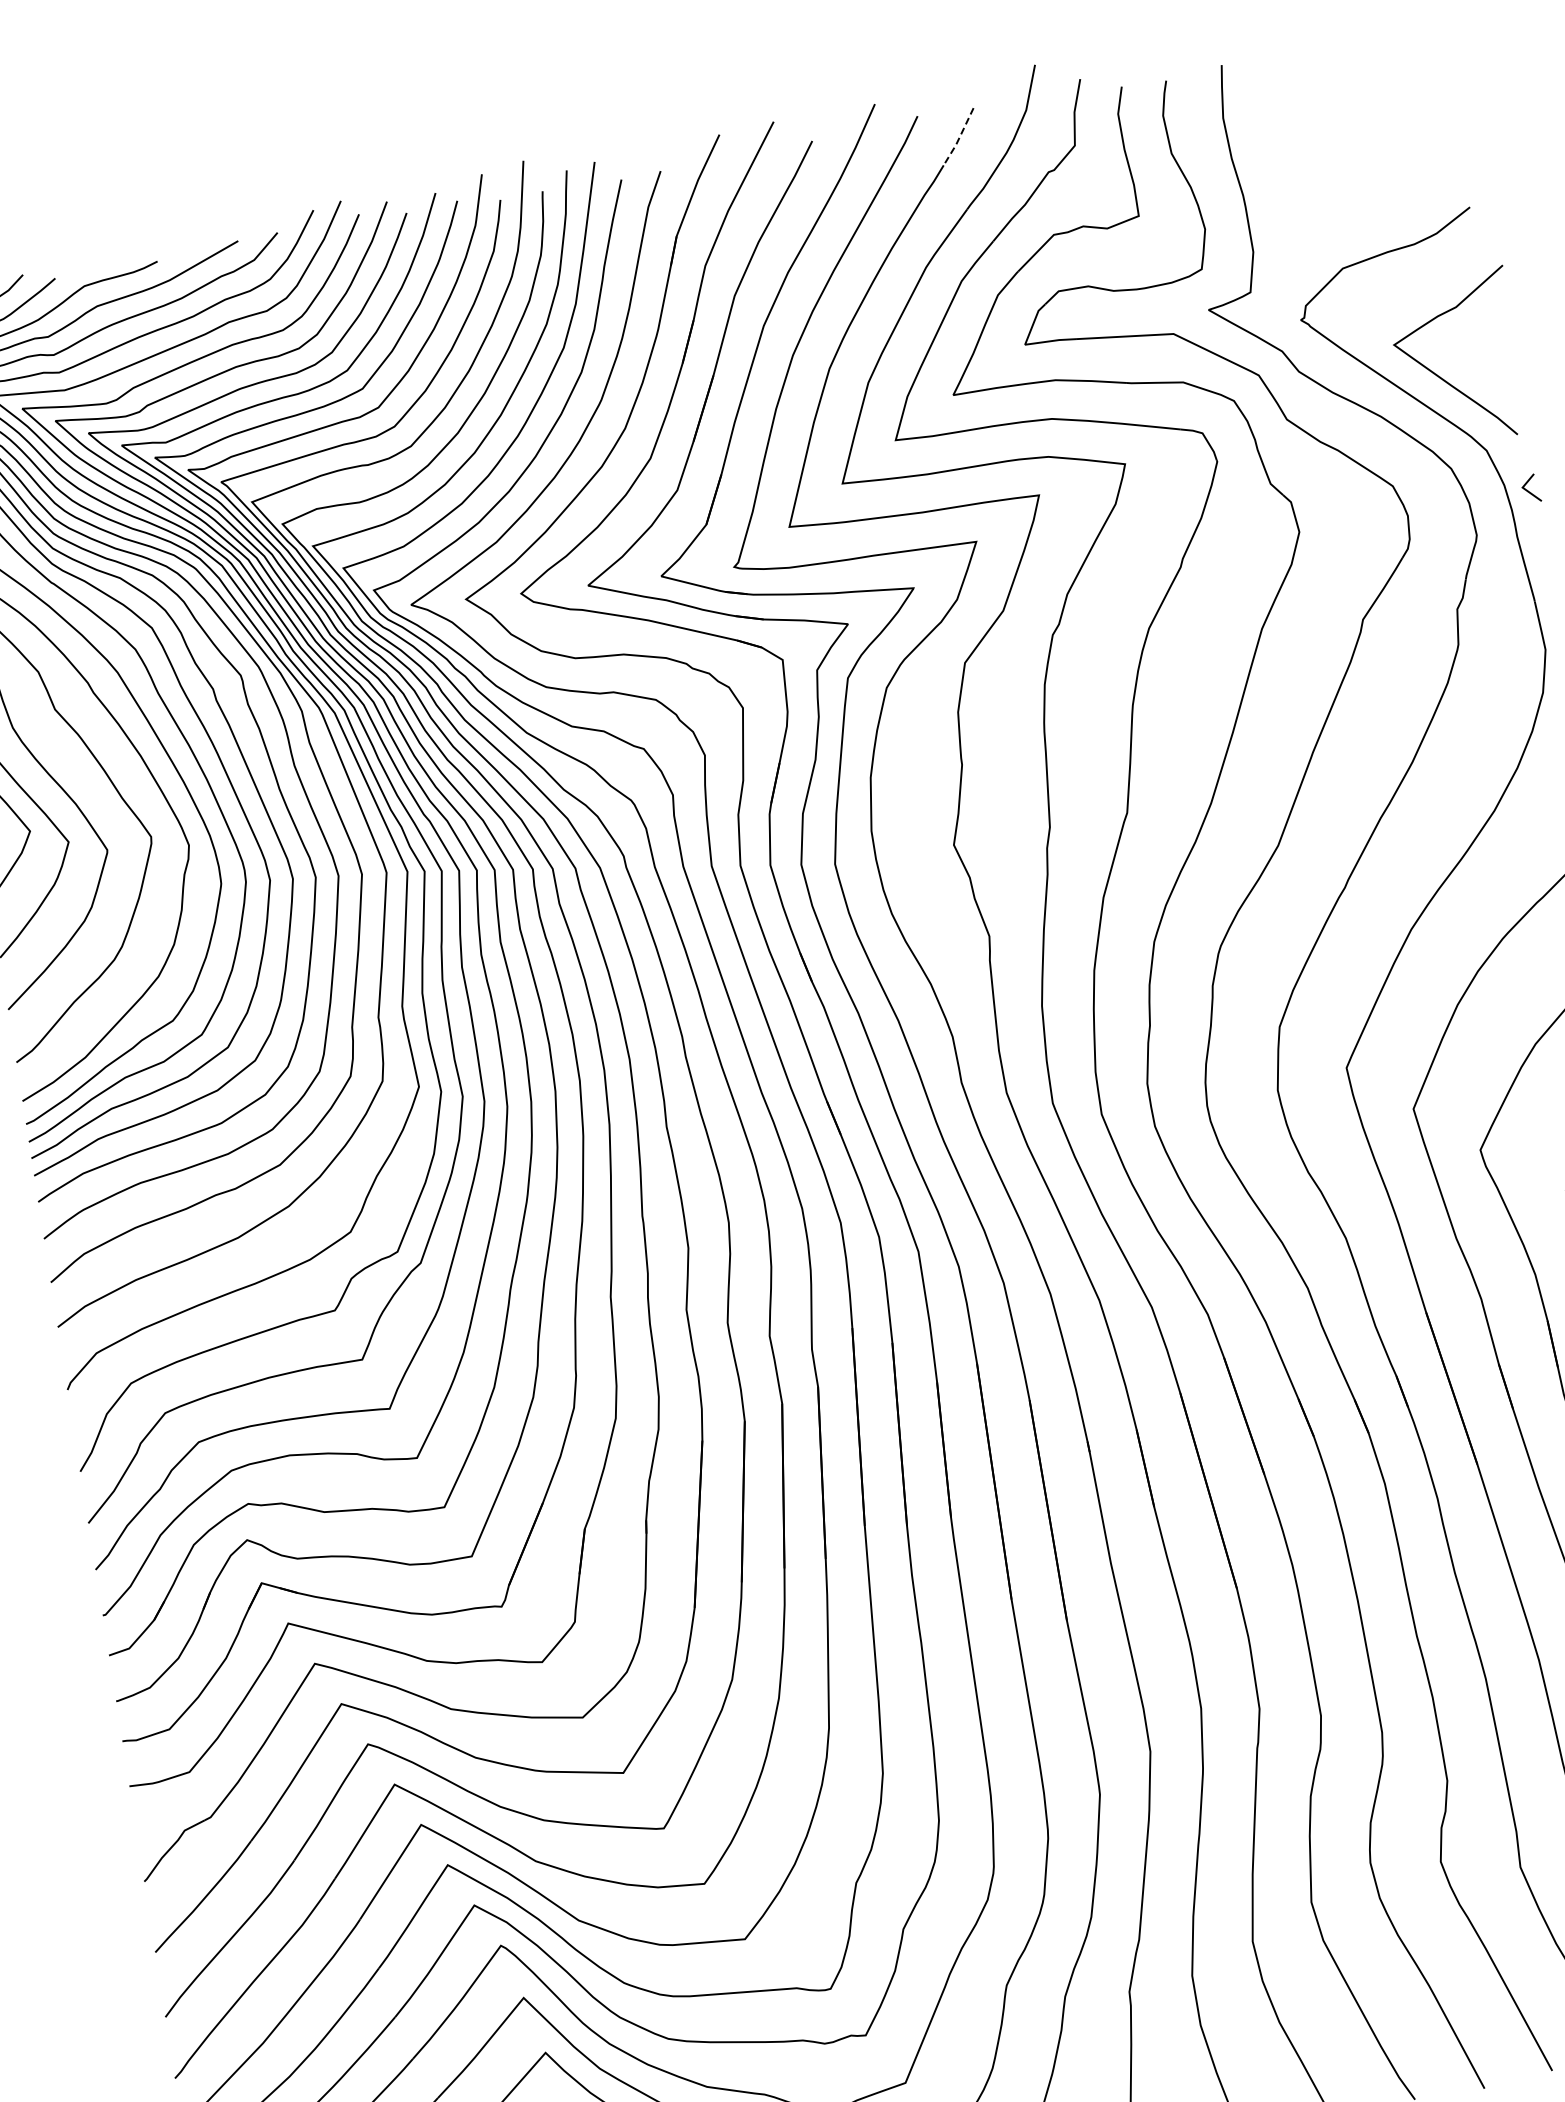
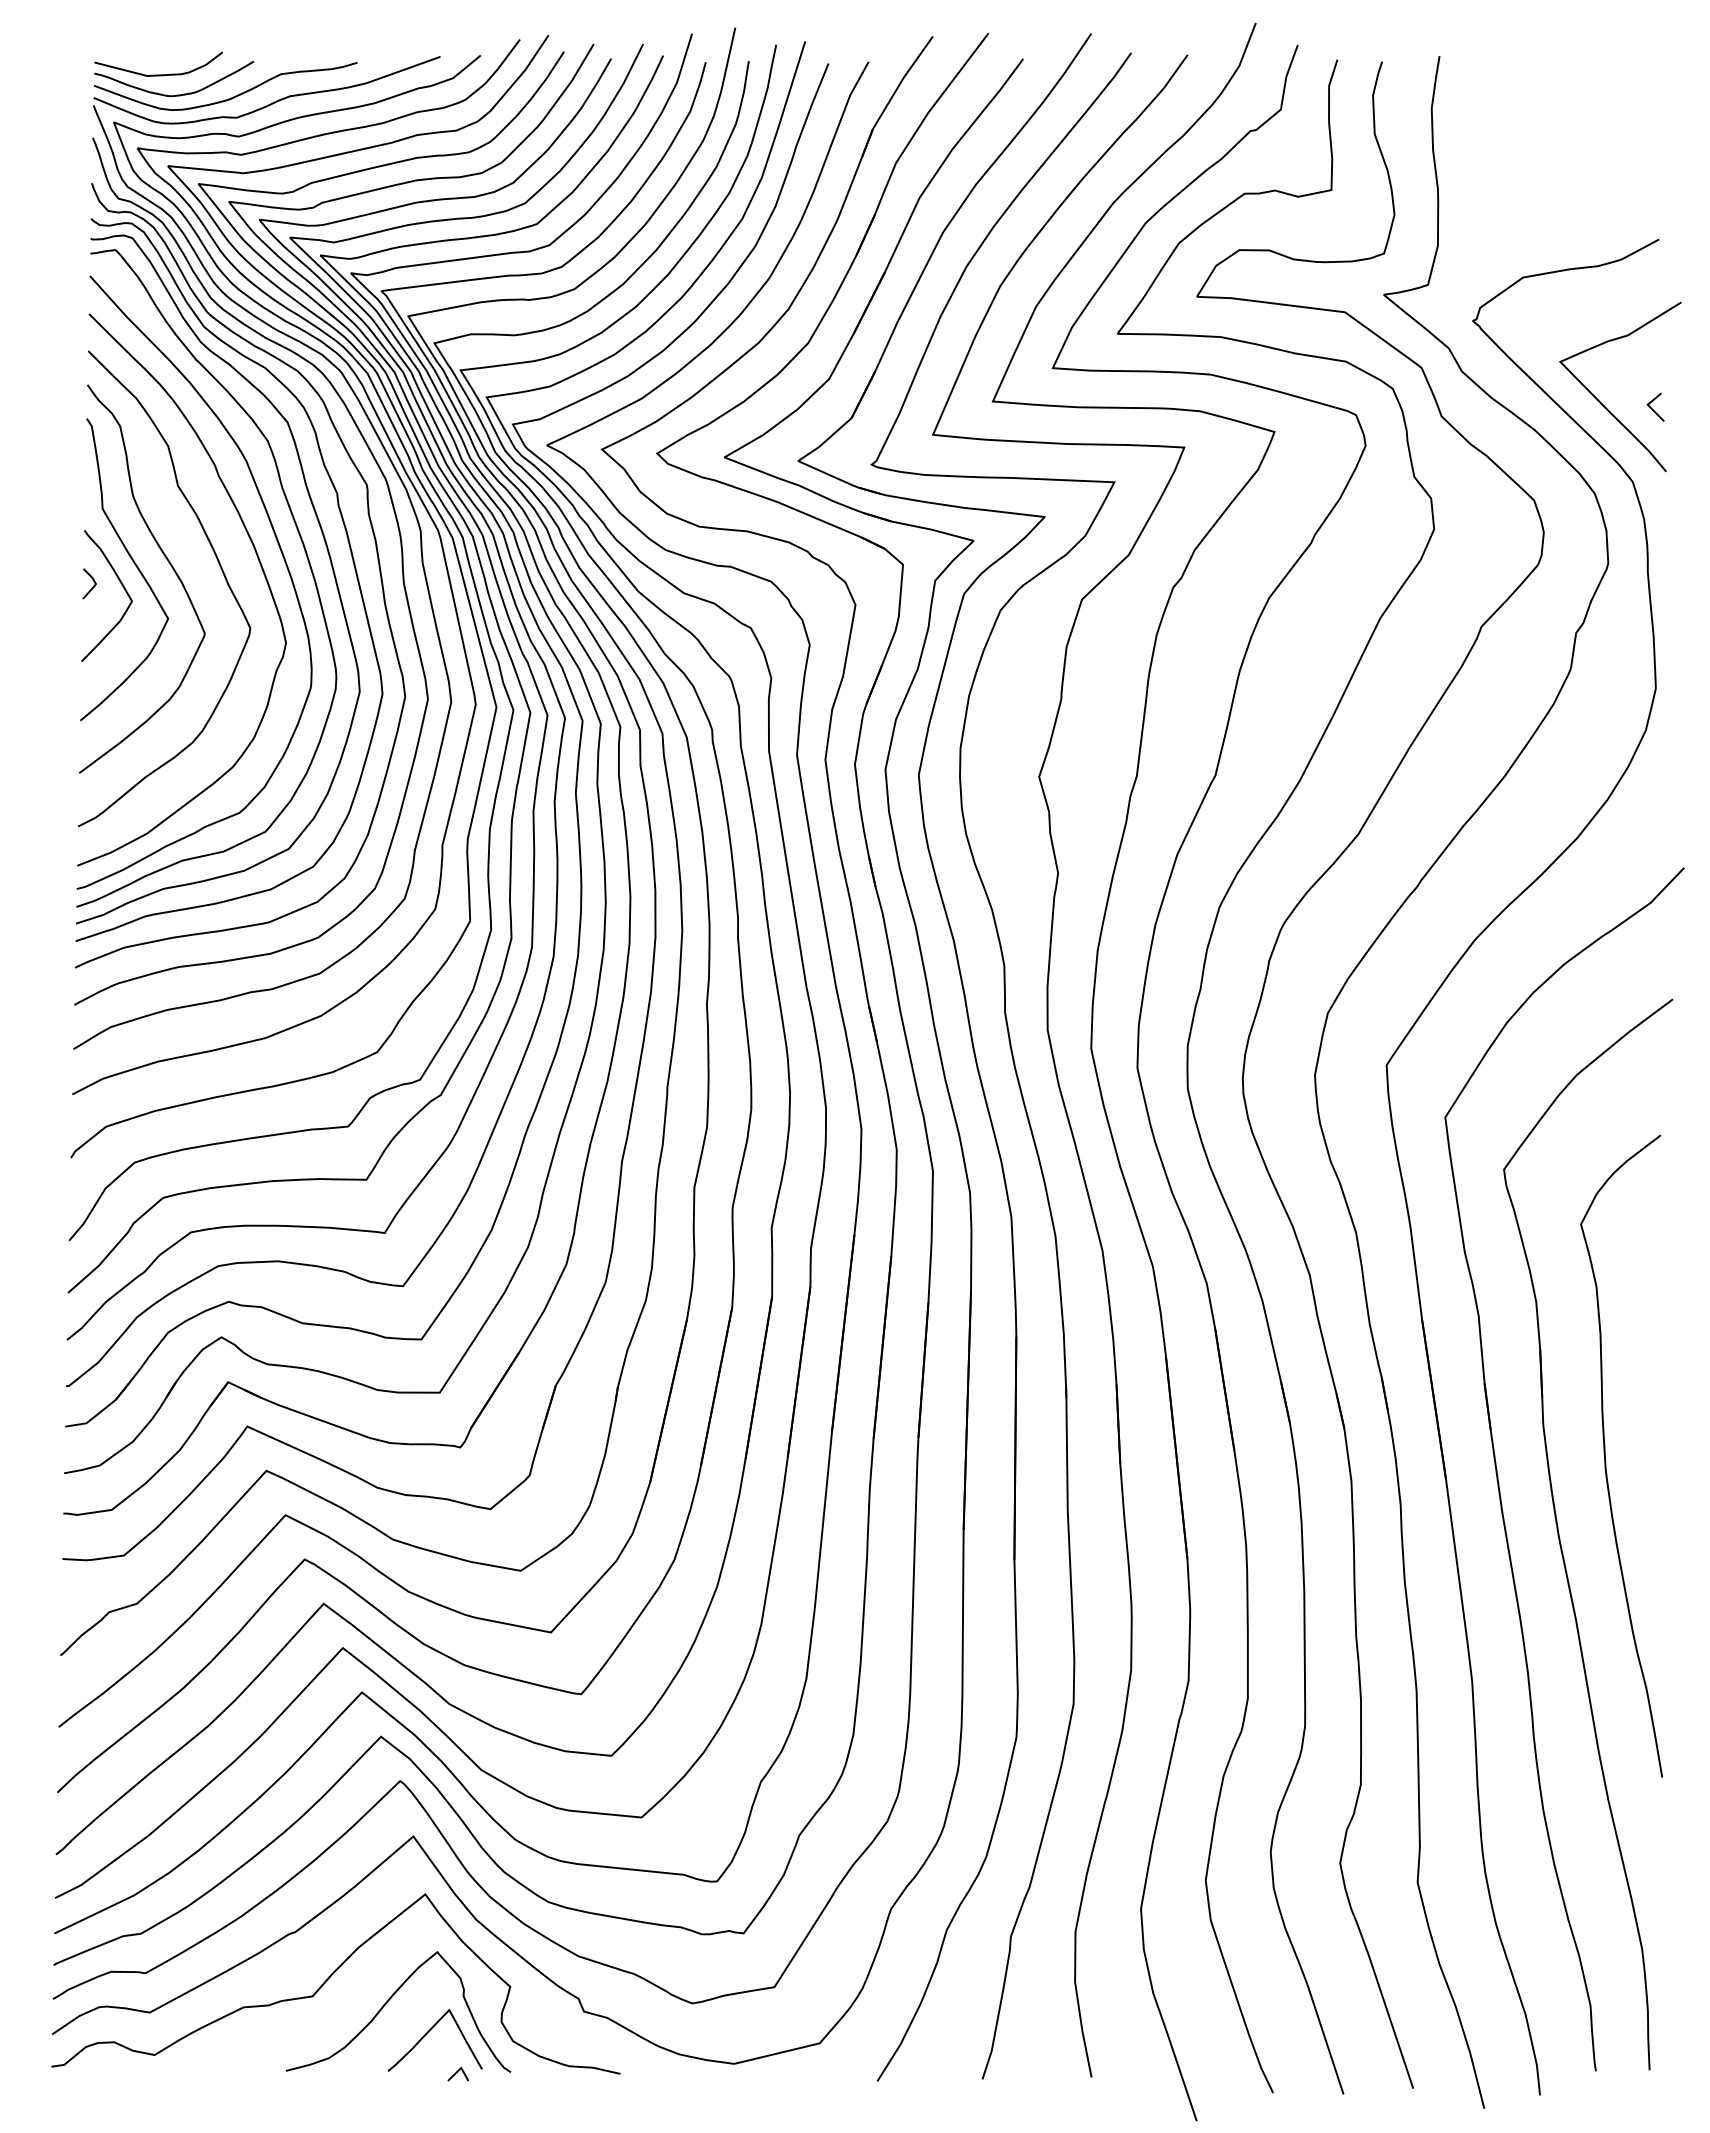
line: (959, 137) -> (1168, 81), dashed -> solid
line: (1527, 490) -> (1652, 408), moved

